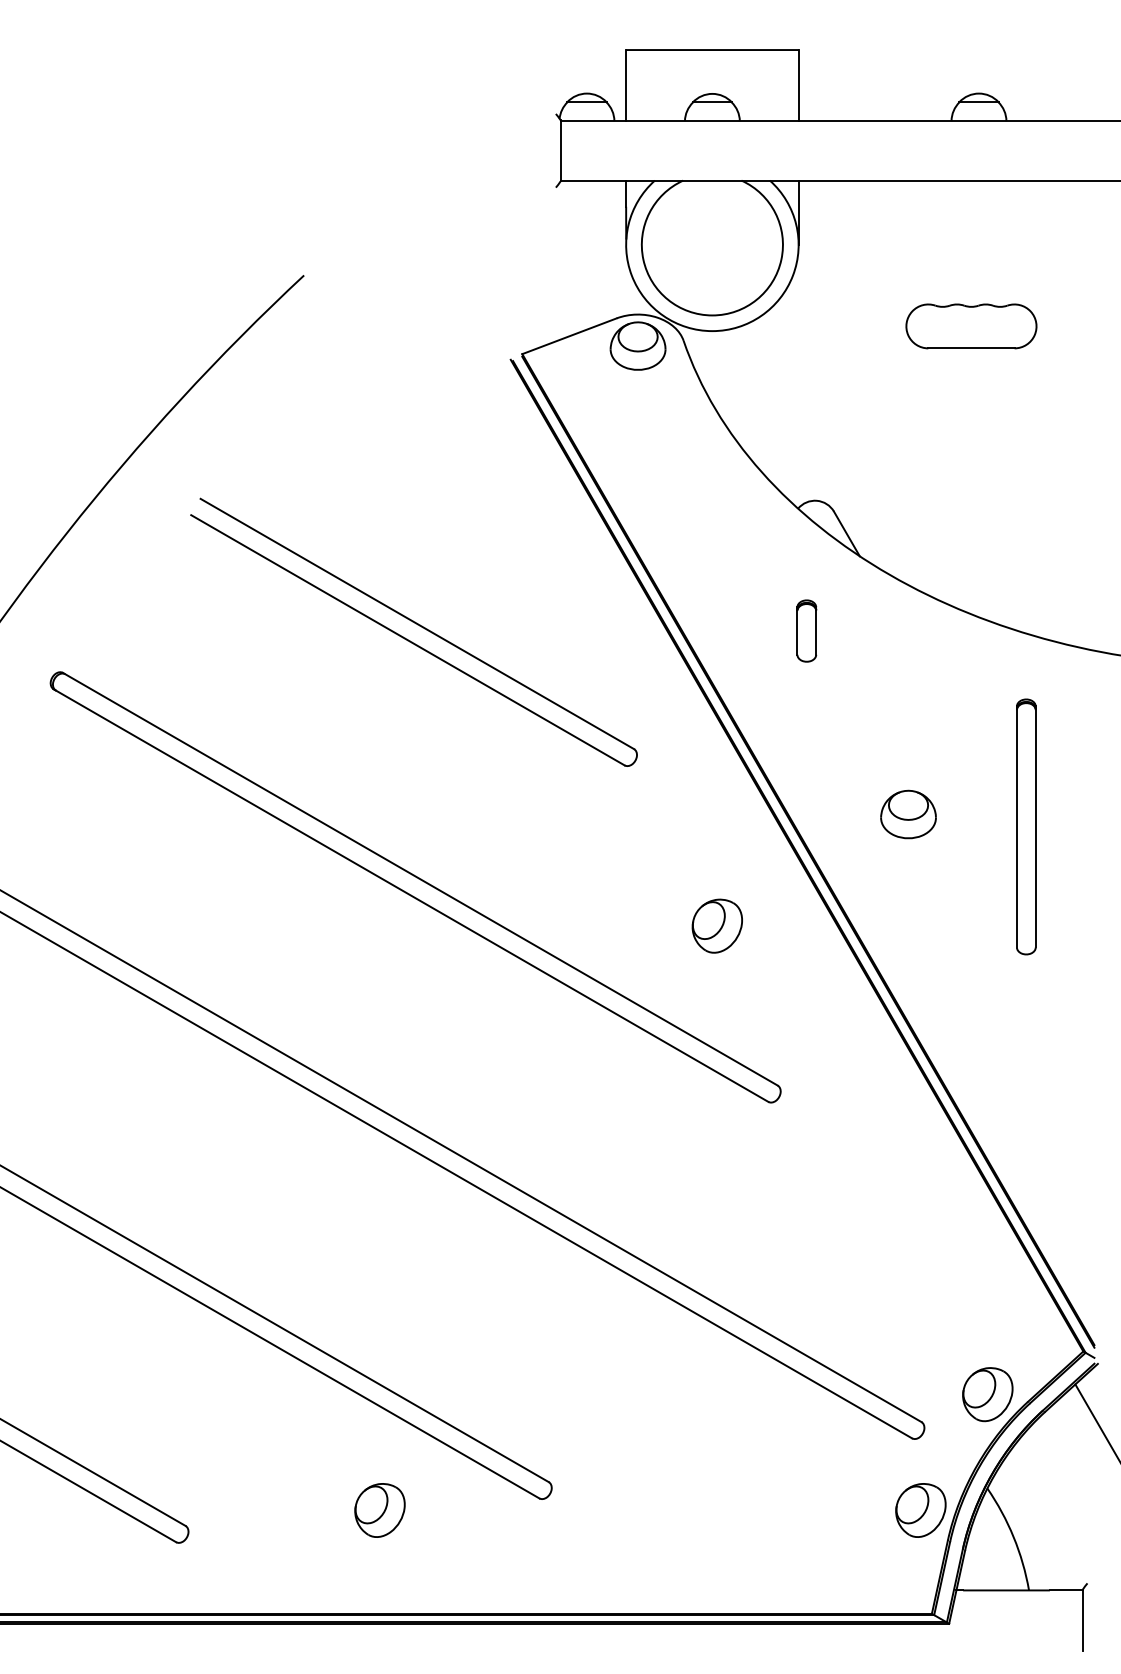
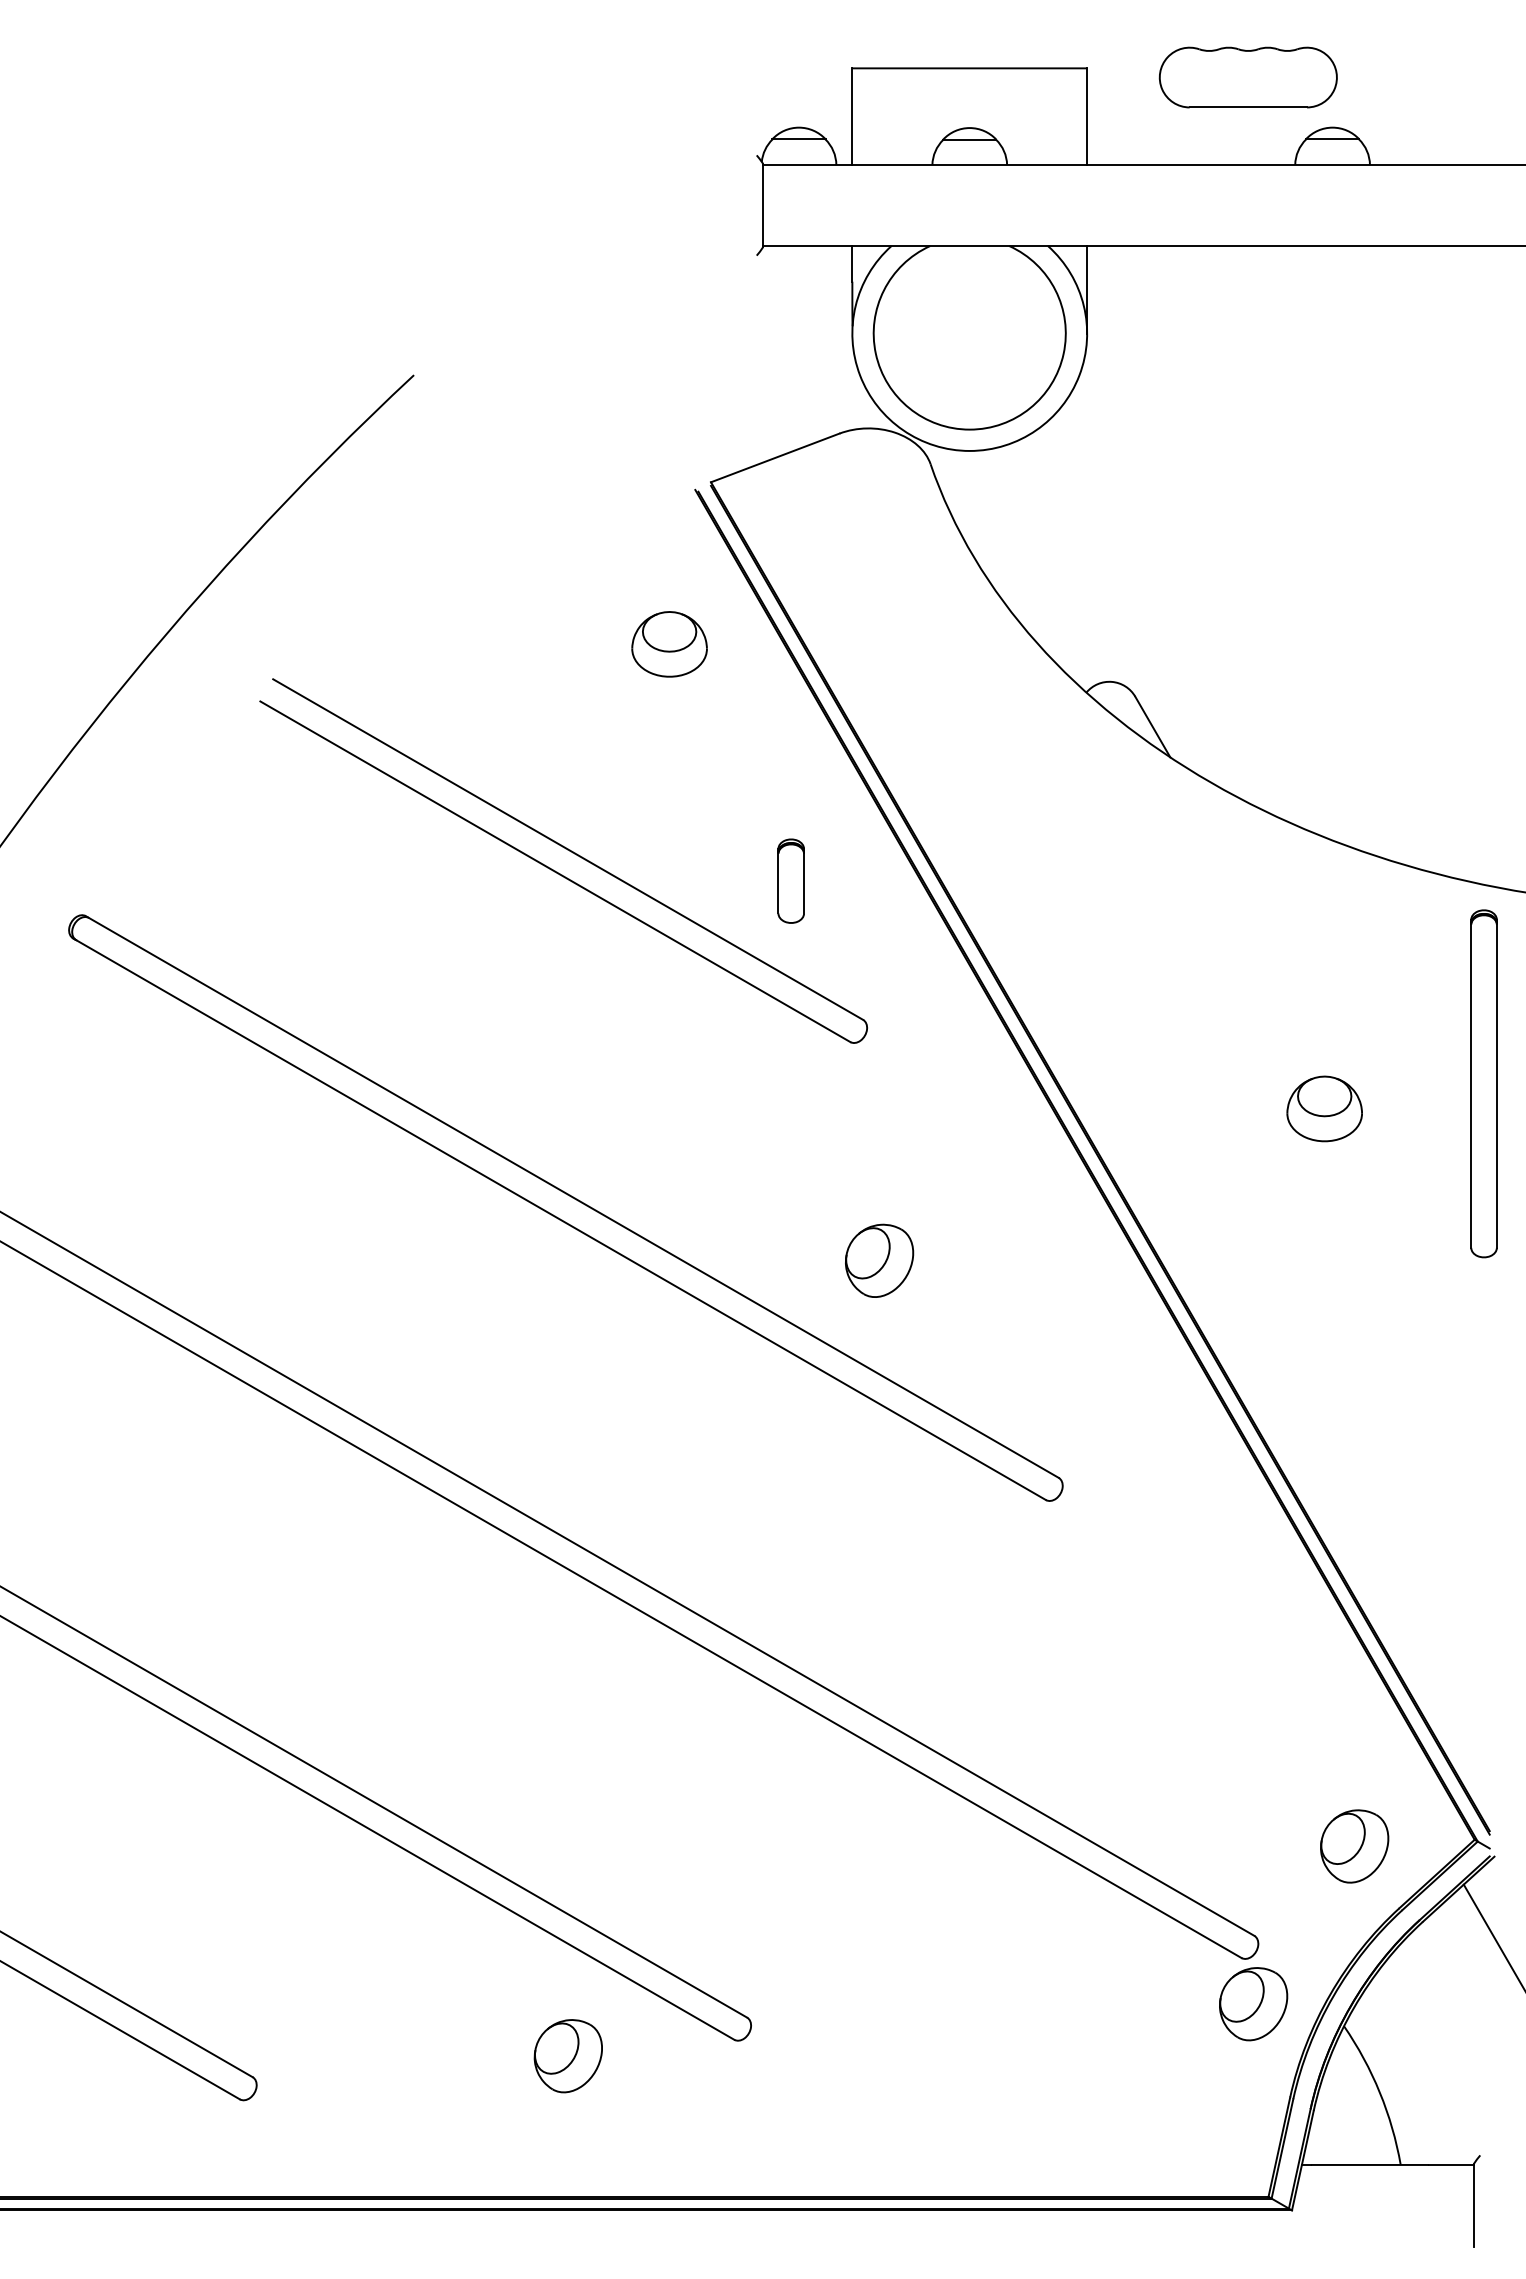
part: (970, 326) -> (1247, 77), moved
part: (638, 346) -> (669, 644), moved
part: (806, 630) -> (790, 880), moved
part: (908, 814) -> (1324, 1108), moved
part: (1025, 826) -> (1483, 1083), moved
part: (717, 925) -> (879, 1260), moved
part: (987, 1394) -> (1354, 1846), moved
part: (379, 1510) -> (567, 2056), moved
part: (920, 1510) -> (1253, 2004), moved

